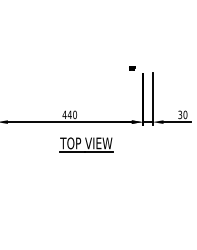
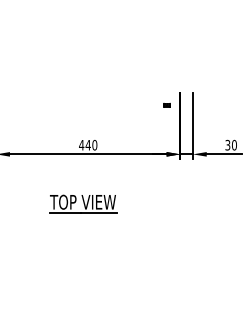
part: (131, 67) -> (166, 104), moved
part: (86, 144) -> (83, 203), moved

